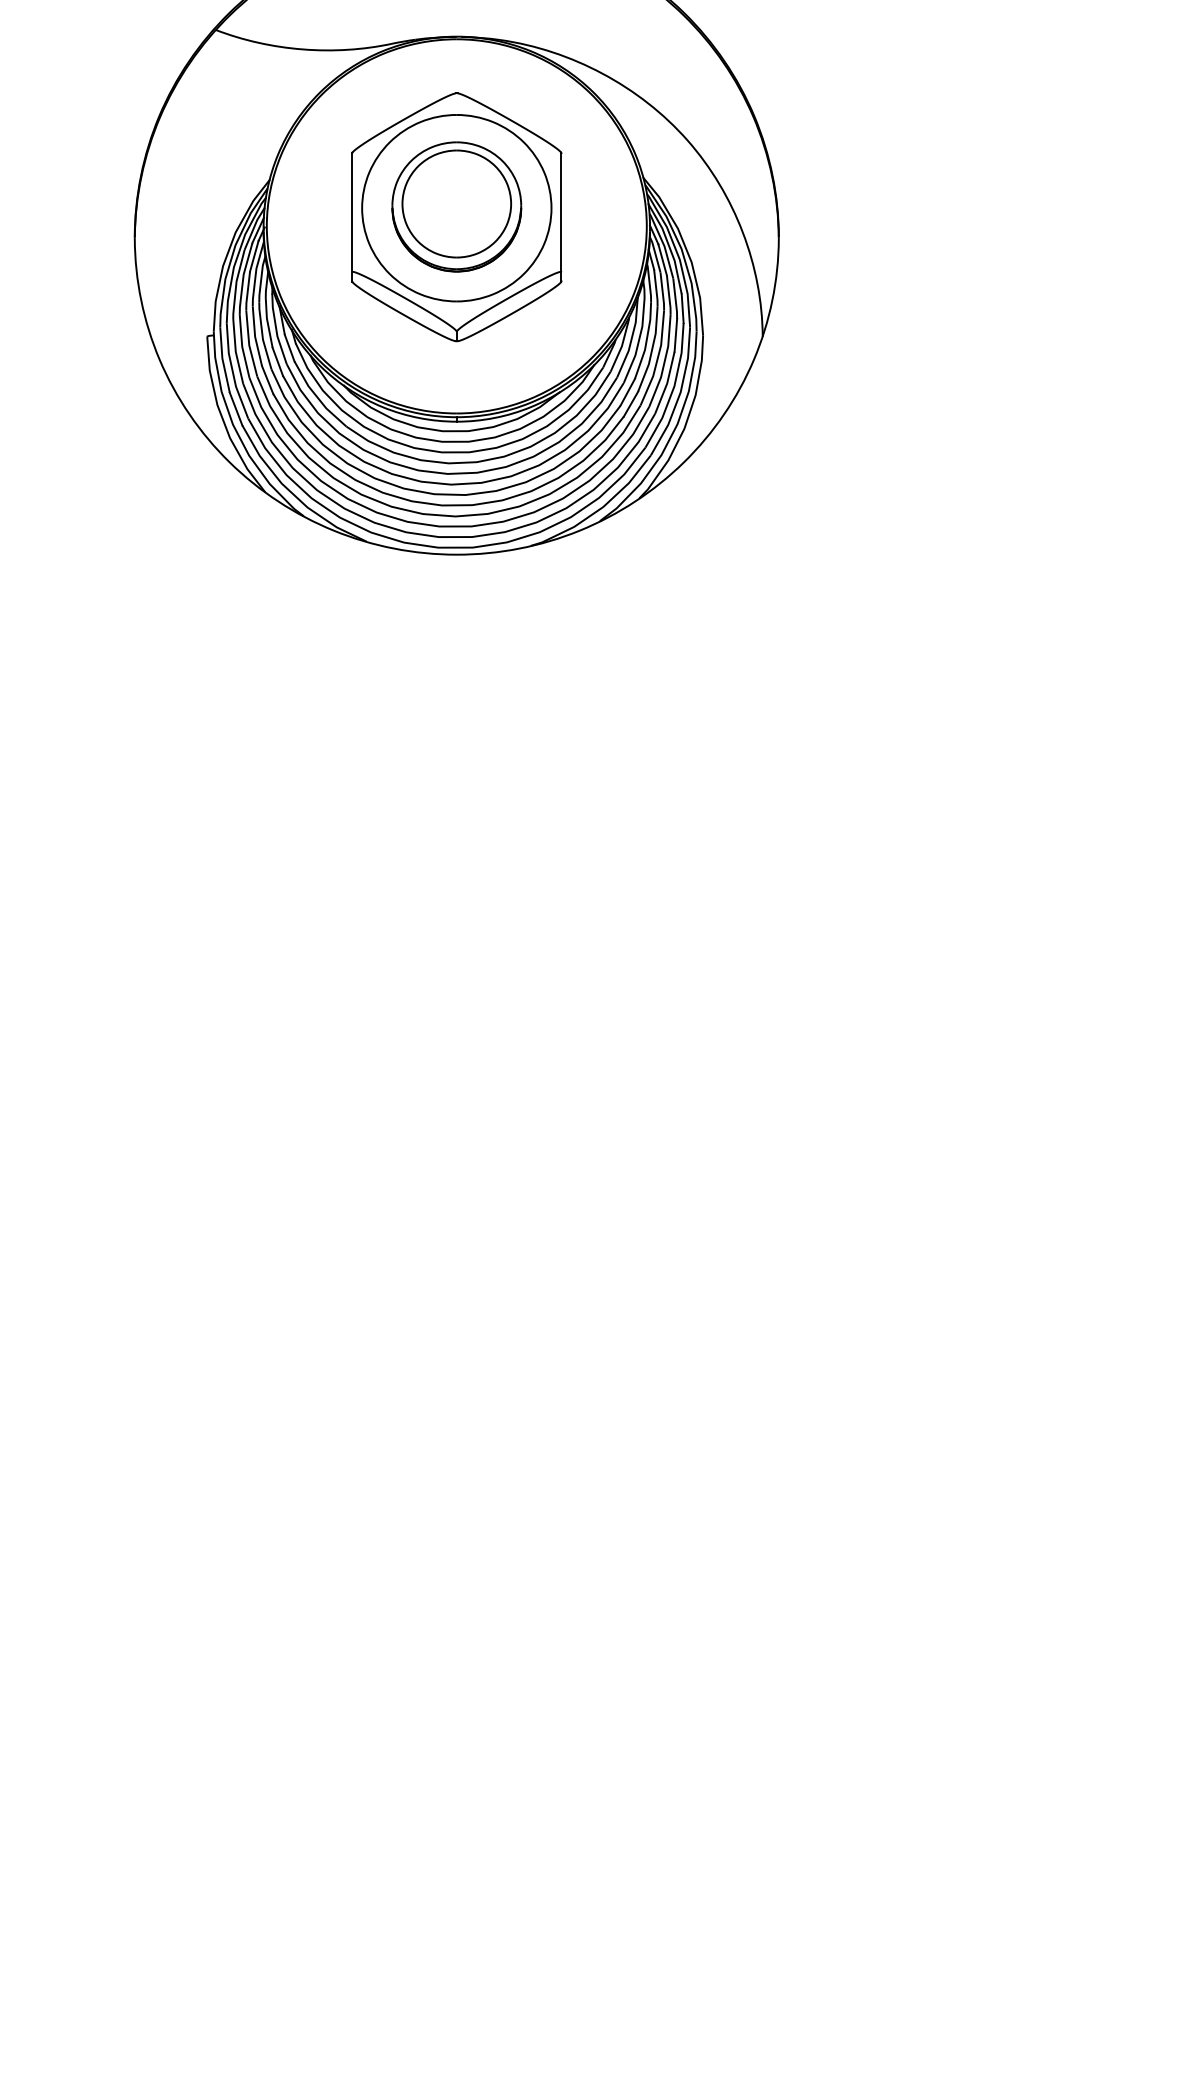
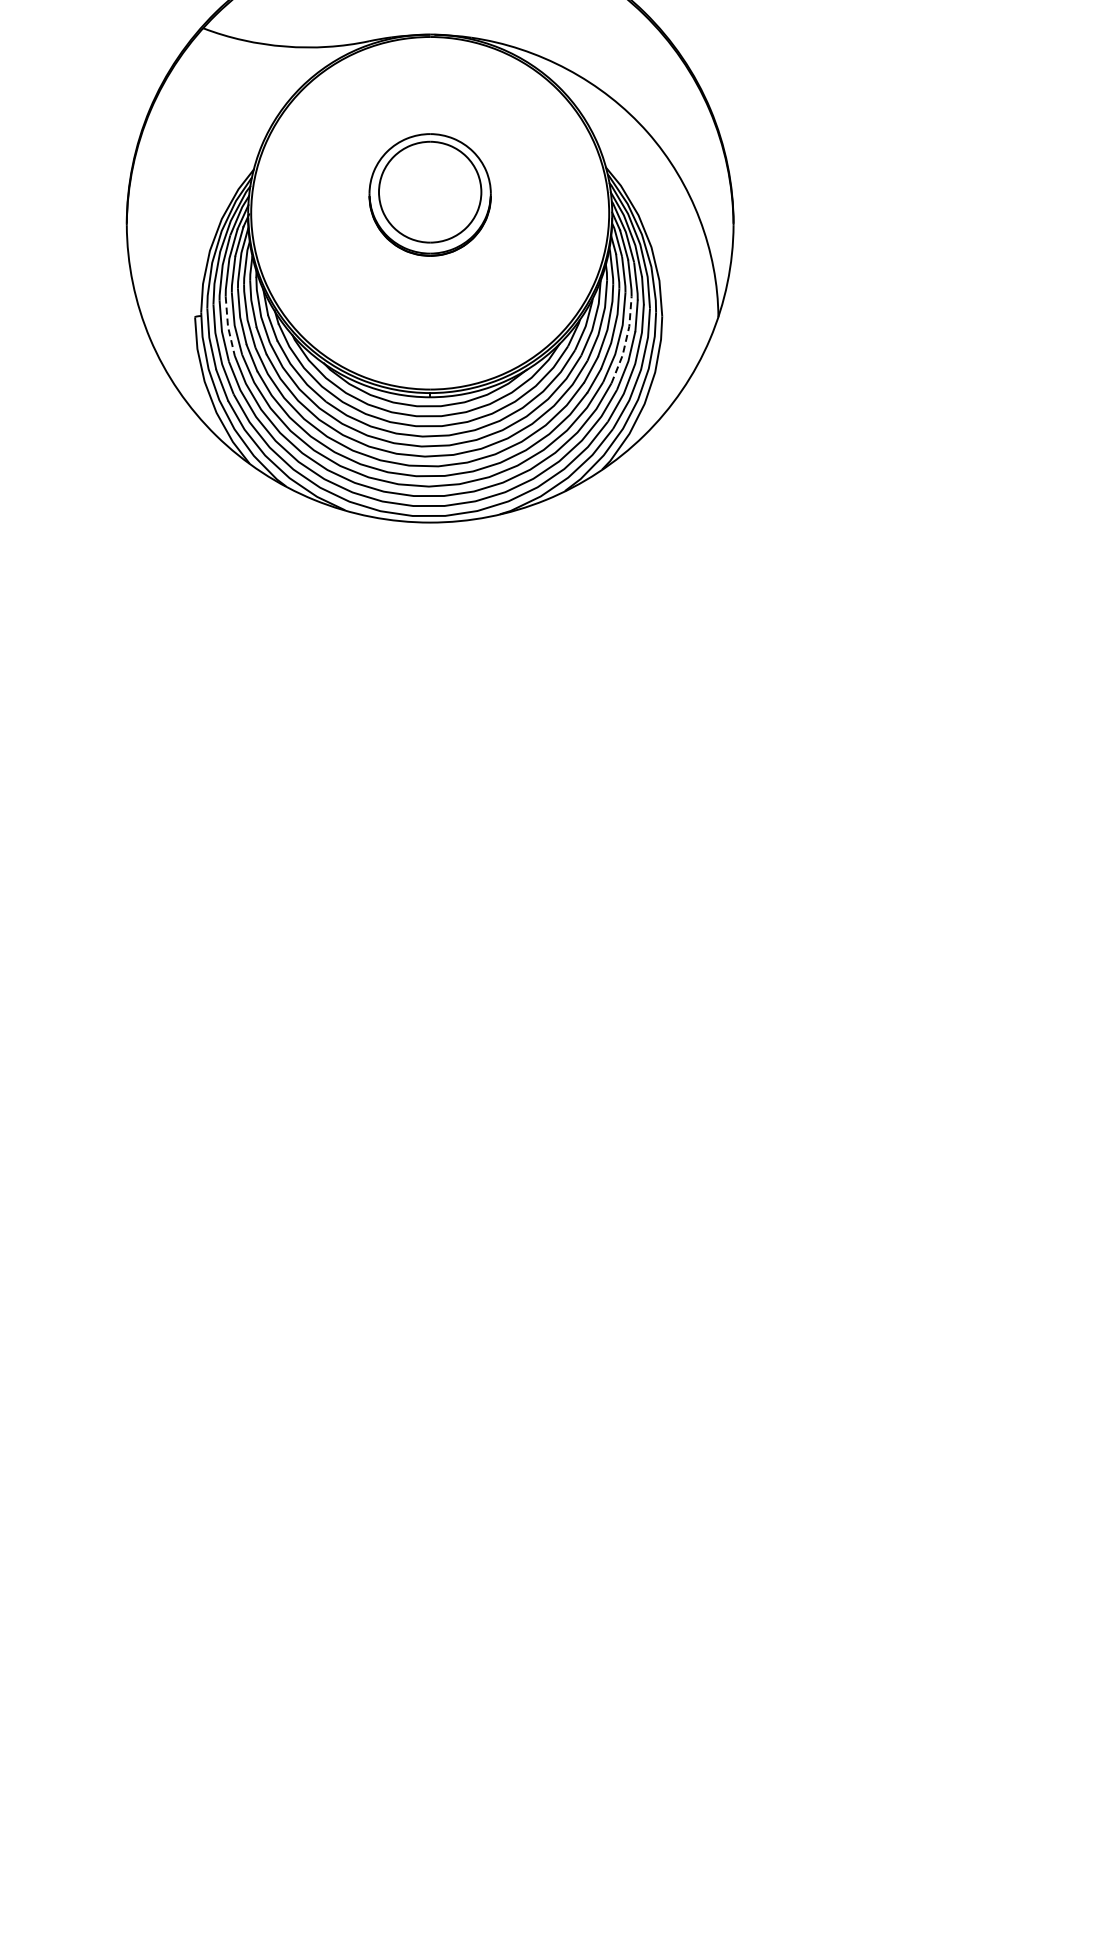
part: (456, 217) -> (429, 204), removed
line: (242, 346) -> (228, 326), solid -> dashed
line: (665, 361) -> (626, 340), solid -> dashed

